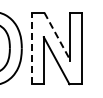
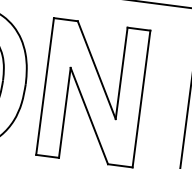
line: (57, 37) -> (96, 71), dashed -> solid
line: (31, 48) -> (44, 86), dashed -> solid

